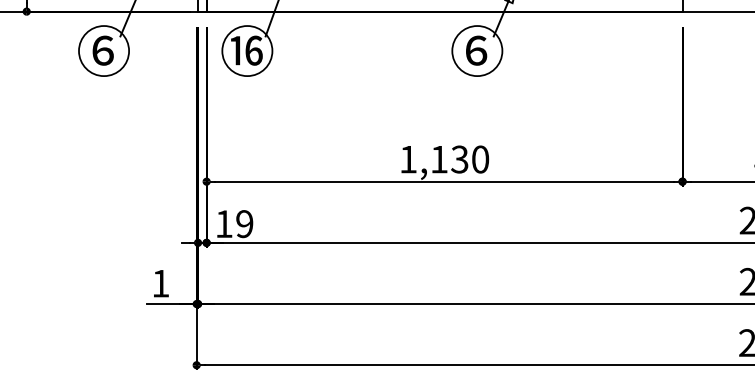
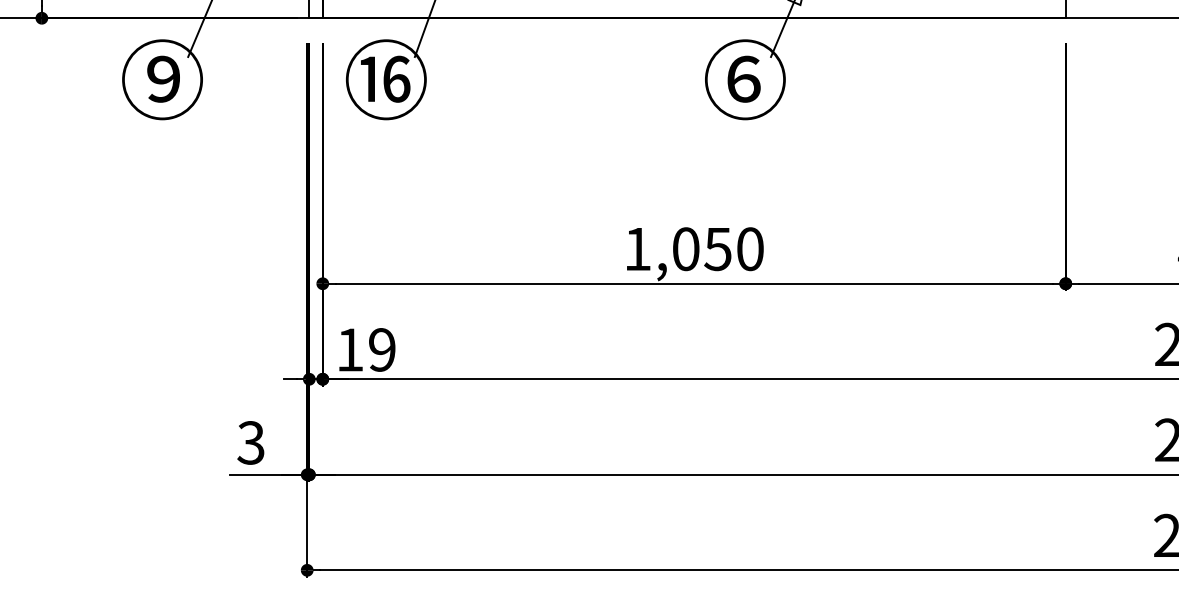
text: (103, 50) -> (161, 78), ⑥ -> ⑨
text: (449, 159) -> (701, 249), 1,130 -> 1,050
text: (160, 283) -> (250, 442), 1 -> 3

